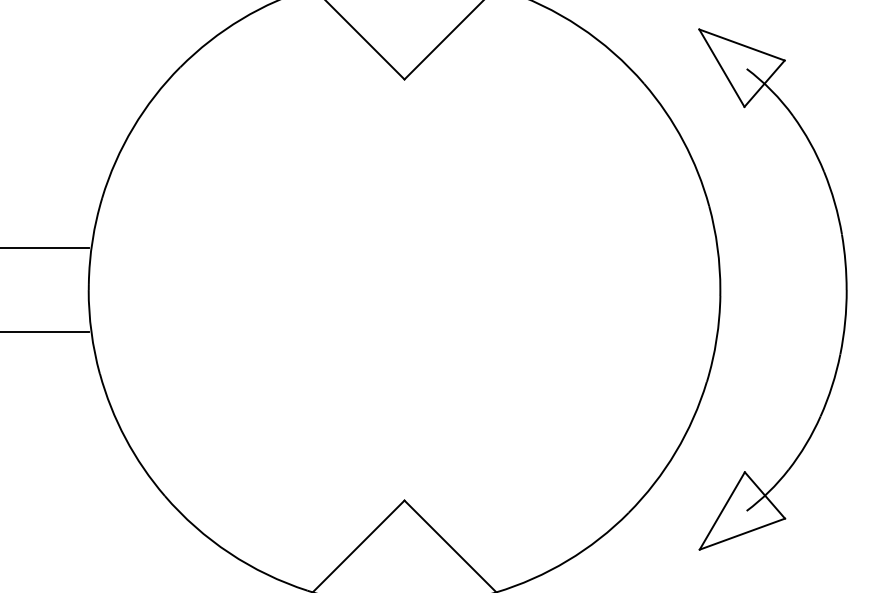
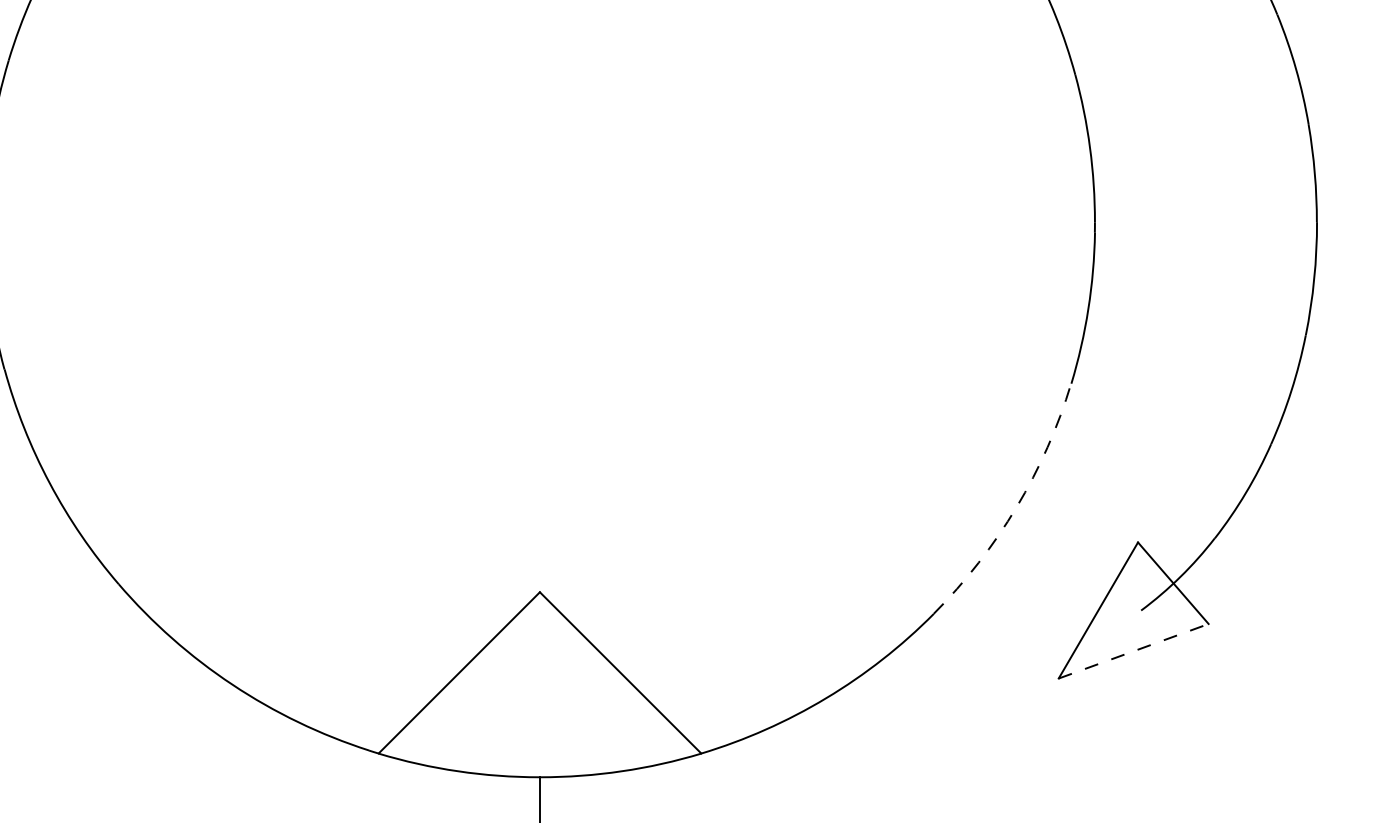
arc: (675, 452) -> (1016, 507), solid -> dashed
line: (742, 533) -> (1133, 650), solid -> dashed

